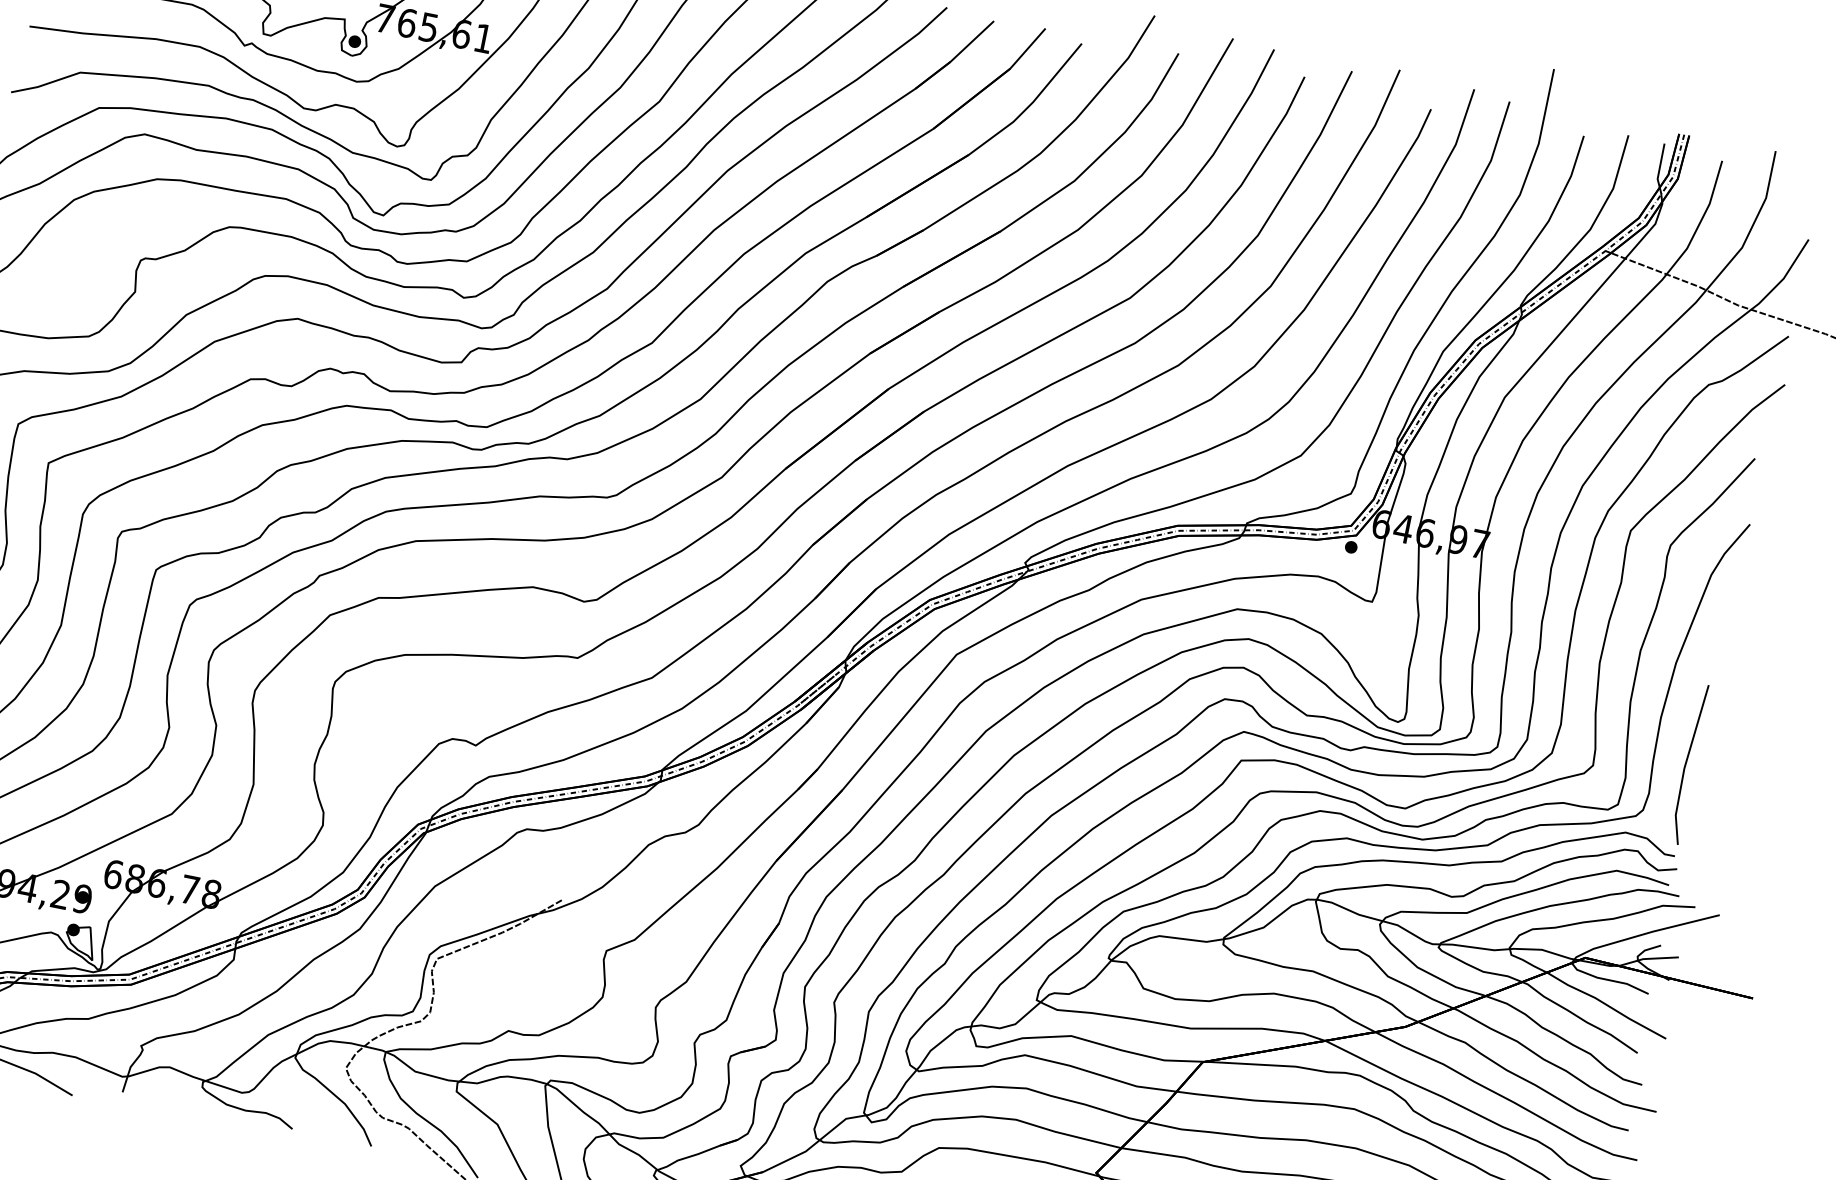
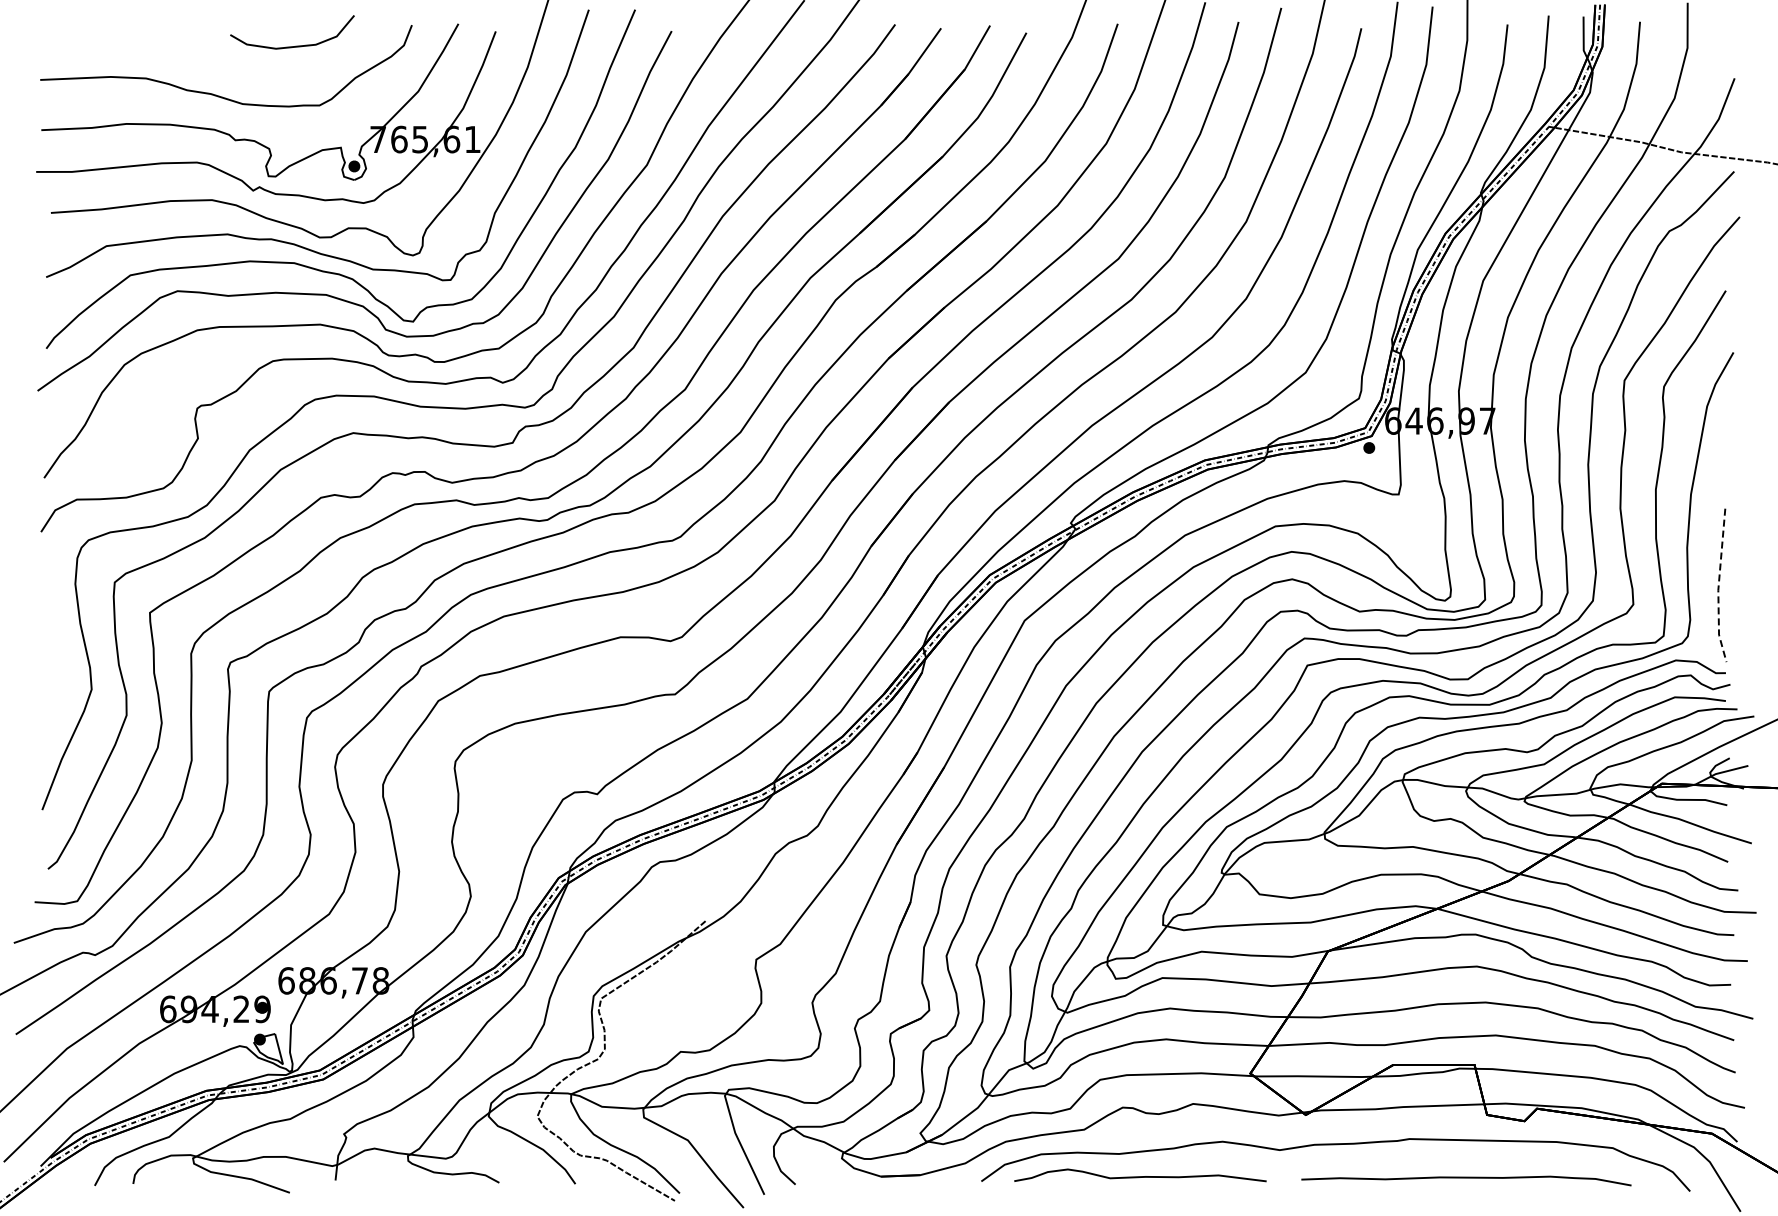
line: (1685, 765) -> (1718, 587), solid -> dashed

